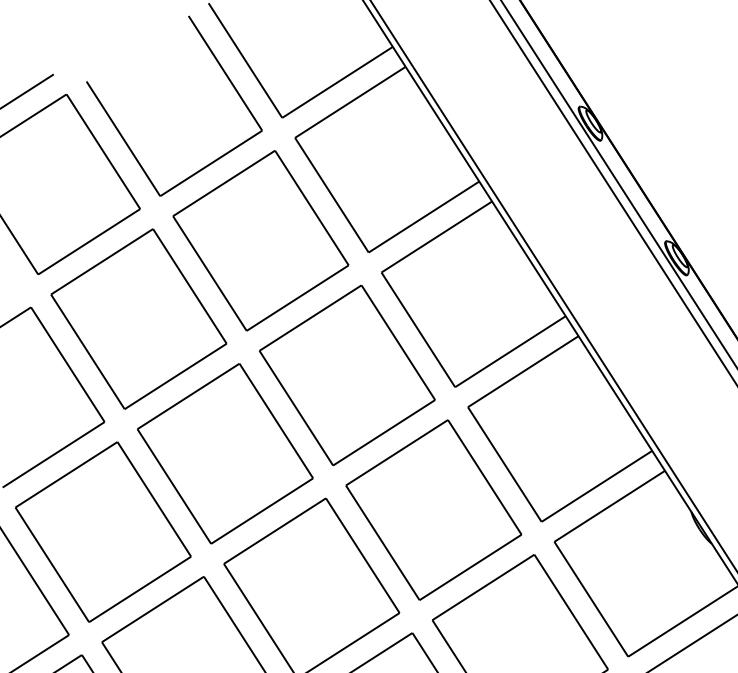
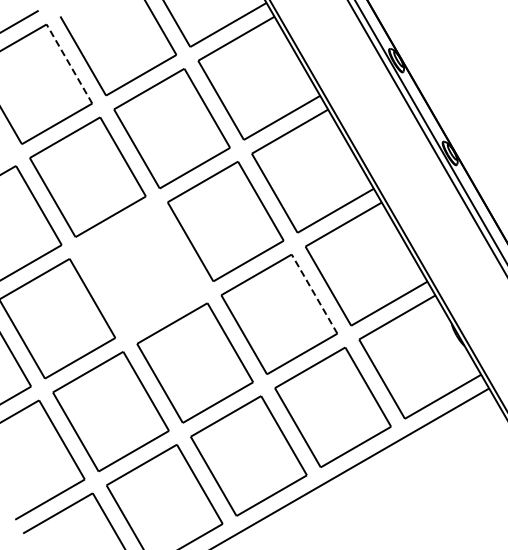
line: (103, 152) -> (69, 64), solid -> dashed
part: (225, 452) -> (141, 269), removed
line: (484, 477) -> (314, 294), solid -> dashed

